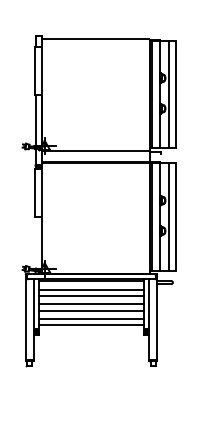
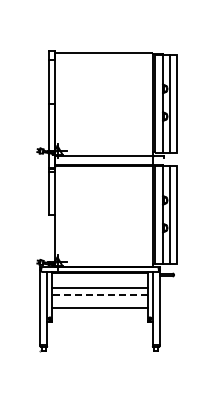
line: (90, 289) -> (99, 281), removed
line: (91, 304) -> (100, 294), solid -> dashed
line: (90, 310) -> (99, 300), removed
line: (90, 324) -> (99, 313), removed

